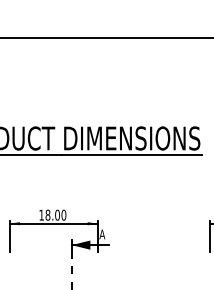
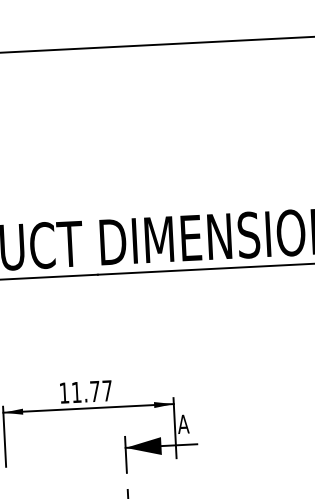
text: (55, 214) -> (91, 390), 18.00 -> 11.77

